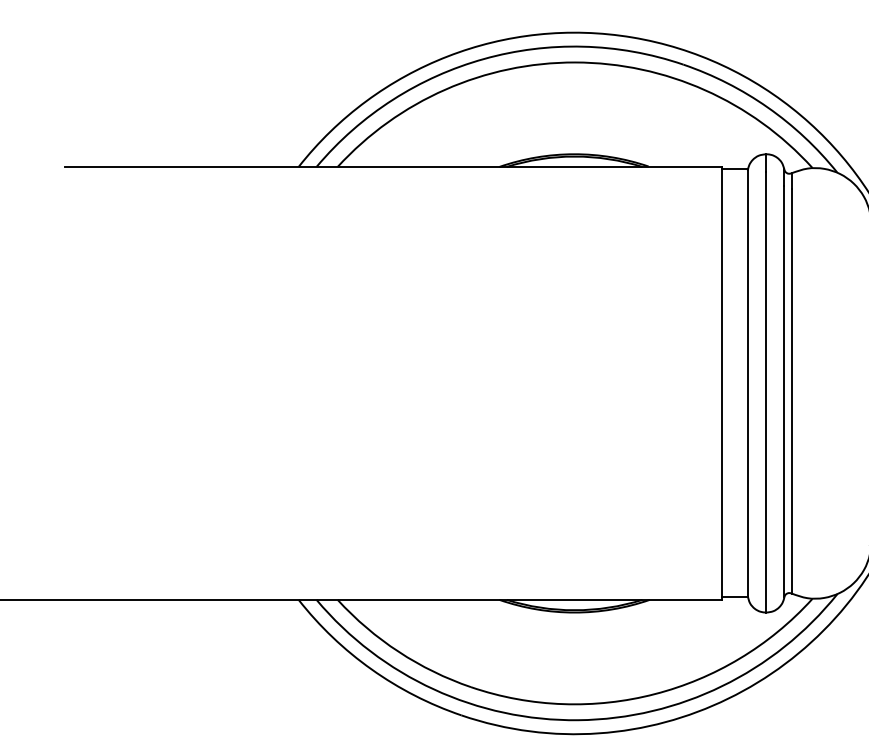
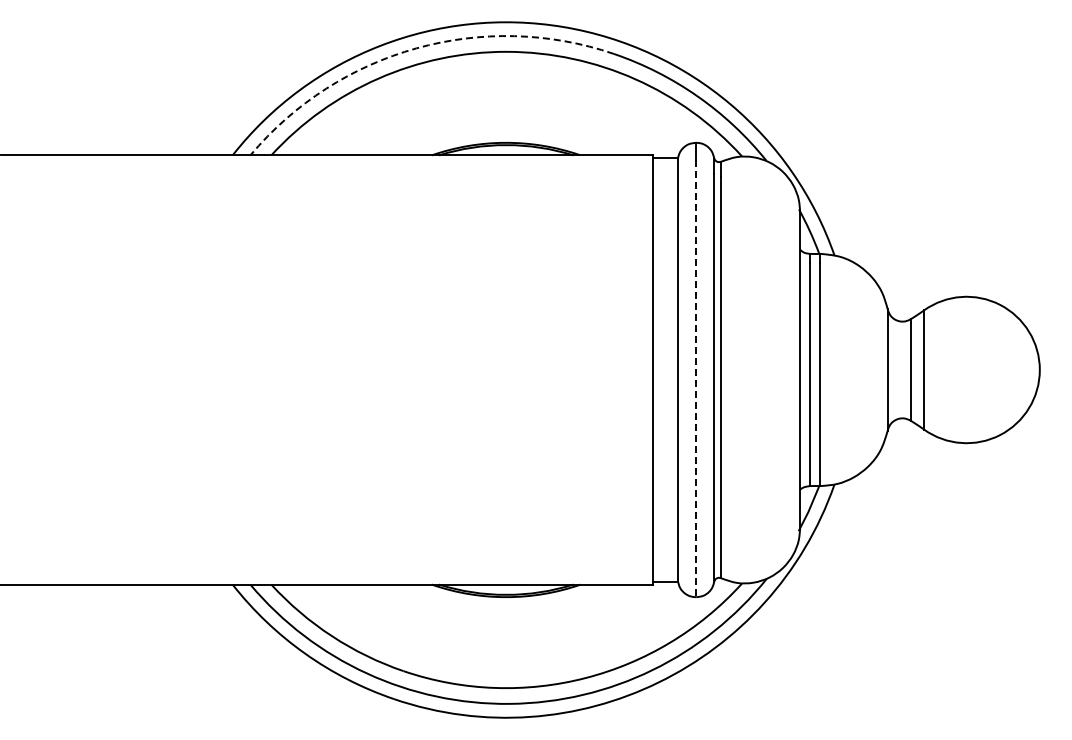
arc: (484, 59) -> (416, 48), solid -> dashed
line: (766, 391) -> (696, 378), solid -> dashed

